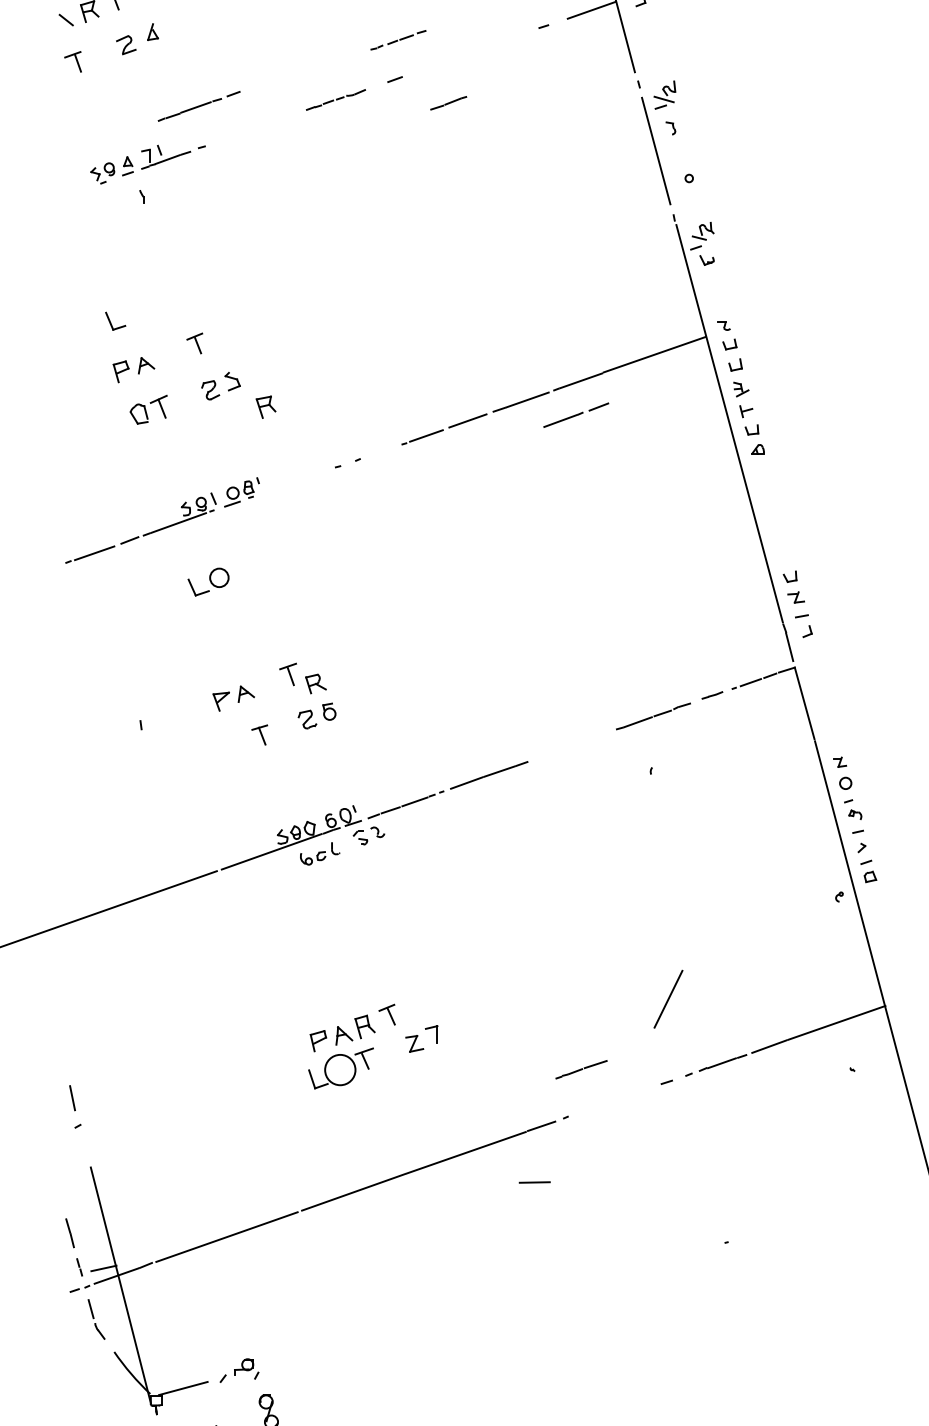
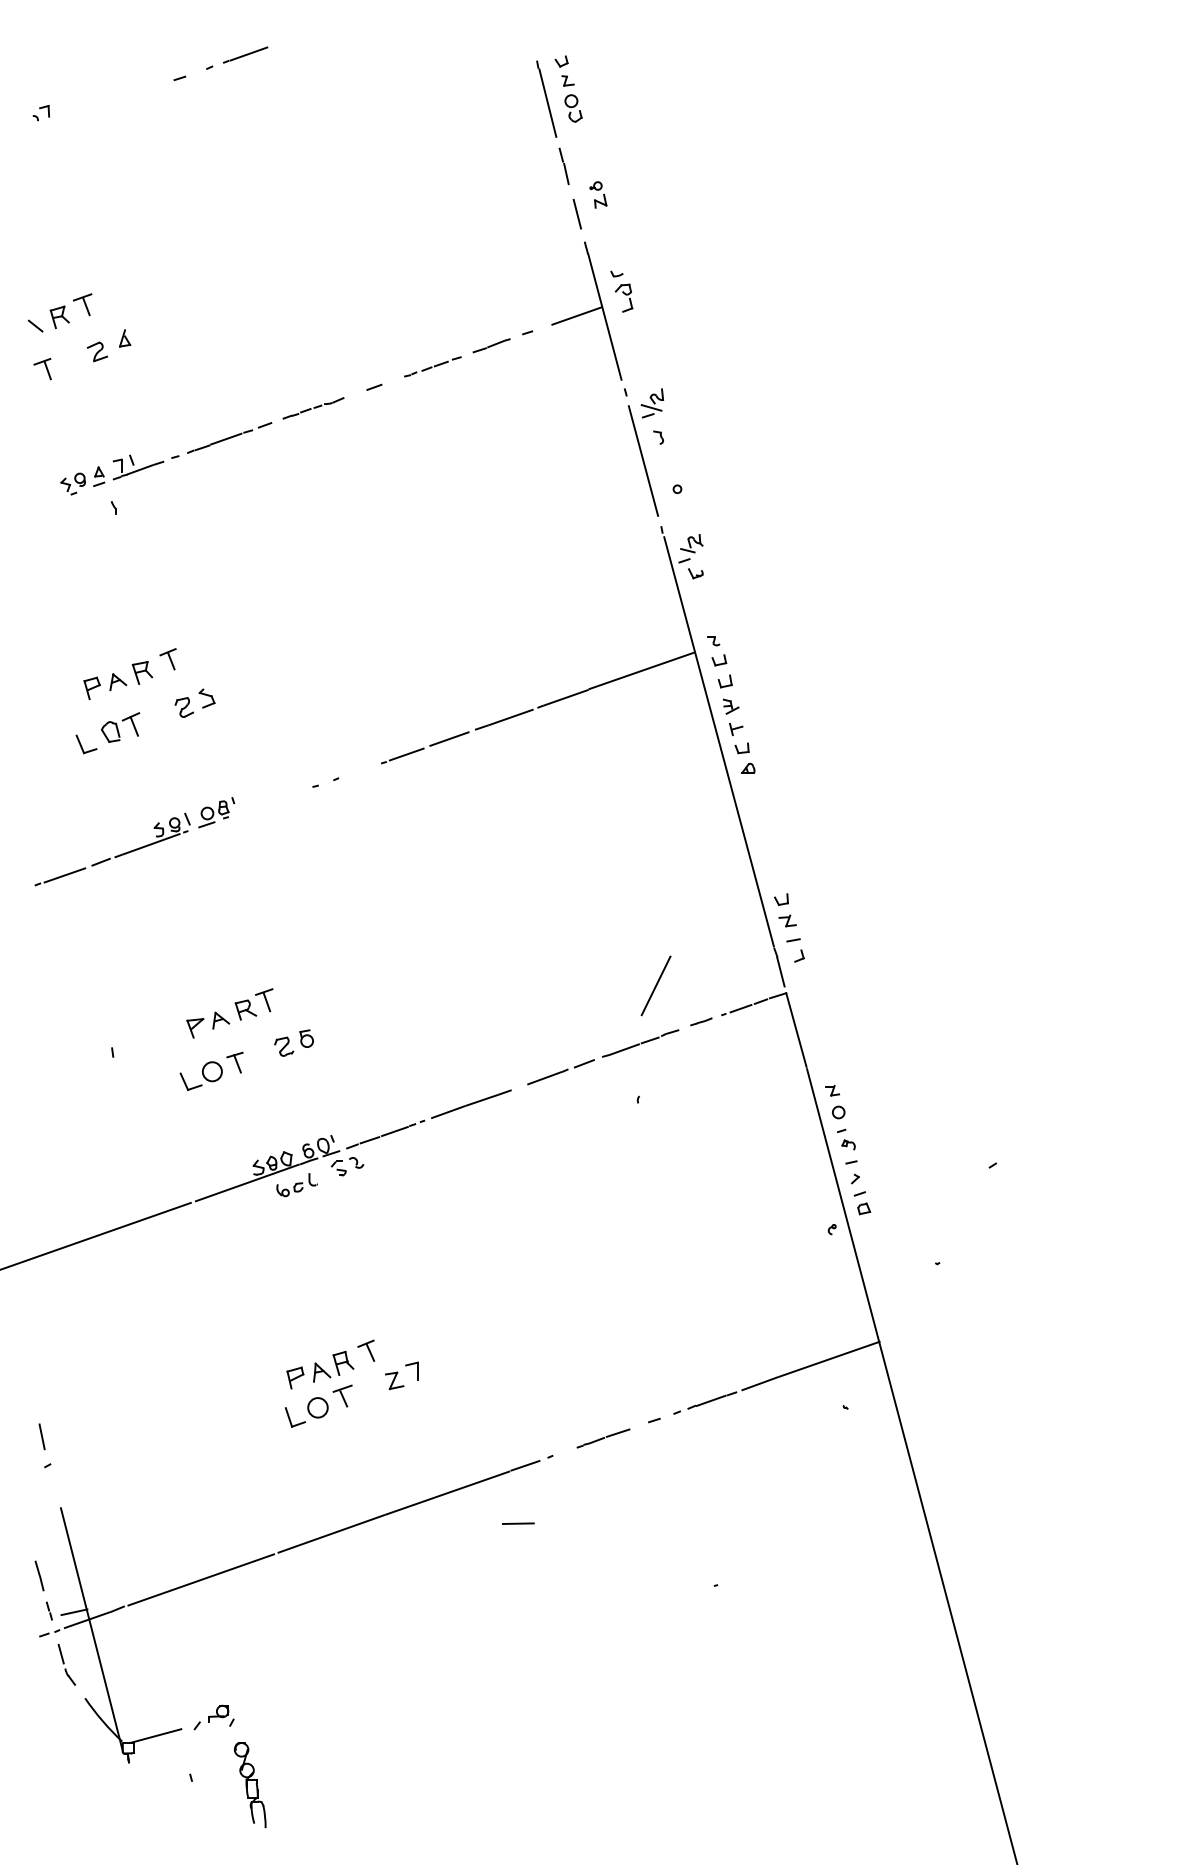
part: (398, 39) -> (432, 366), moved
line: (448, 103) -> (491, 345), moved
line: (199, 105) -> (229, 437), moved
part: (115, 321) -> (86, 744), moved
part: (266, 406) -> (142, 672), moved
line: (575, 415) -> (560, 1072), moved
part: (207, 581) -> (200, 1075), moved
part: (315, 683) -> (245, 1009), moved
line: (667, 998) -> (655, 985), moved
circle: (339, 1069) -> (317, 1407), size x0.62
line: (581, 1069) -> (603, 1438), moved

